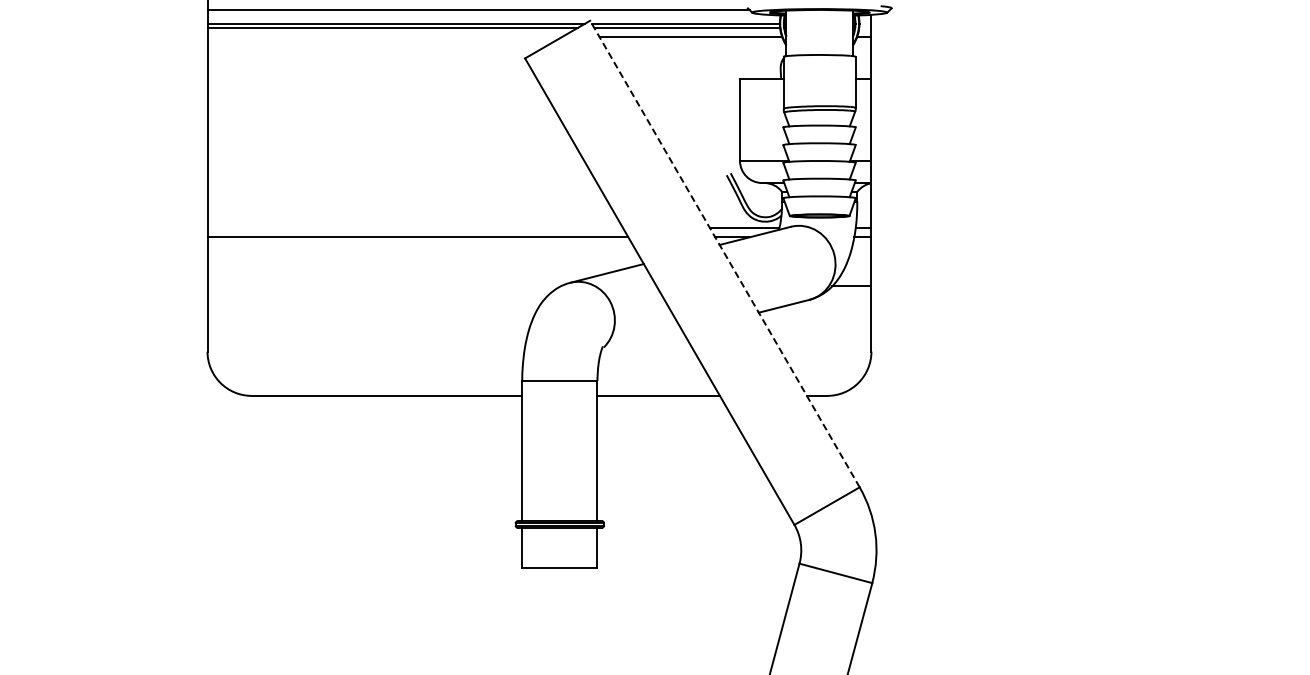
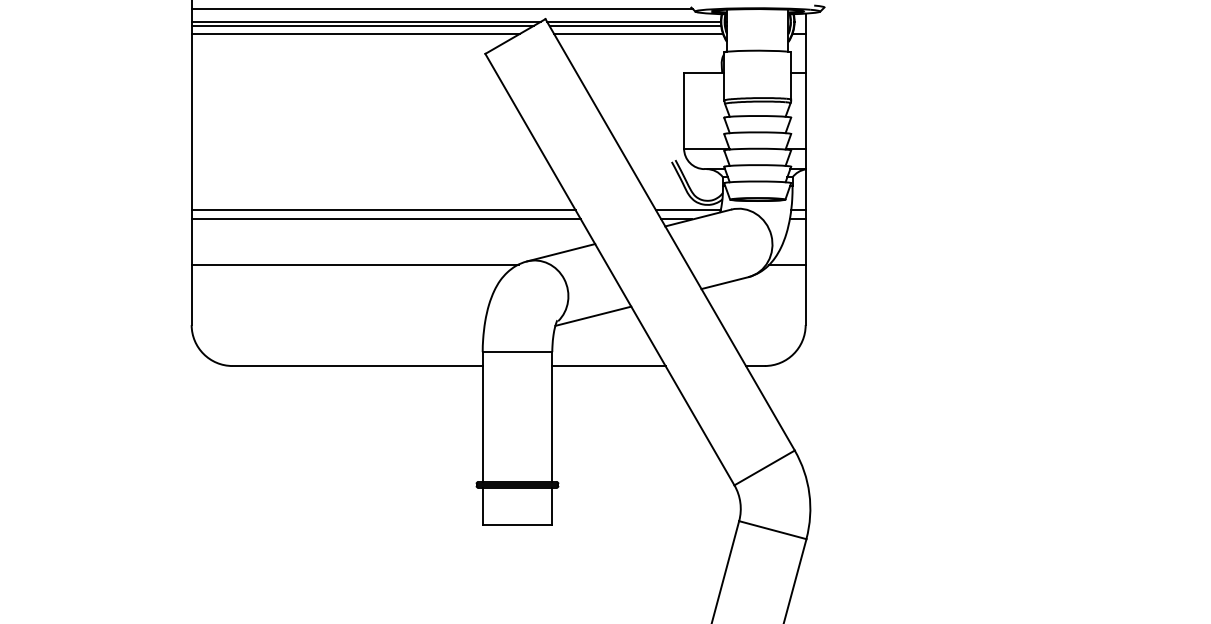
line: (384, 36) -> (355, 33), added
line: (414, 227) -> (383, 210), added
line: (724, 253) -> (669, 234), dashed -> solid
line: (384, 286) -> (355, 264), added
line: (641, 341) -> (593, 315), added

